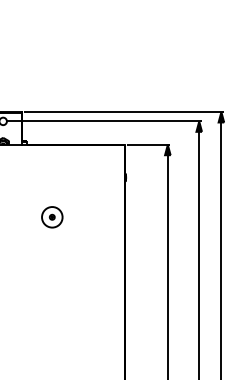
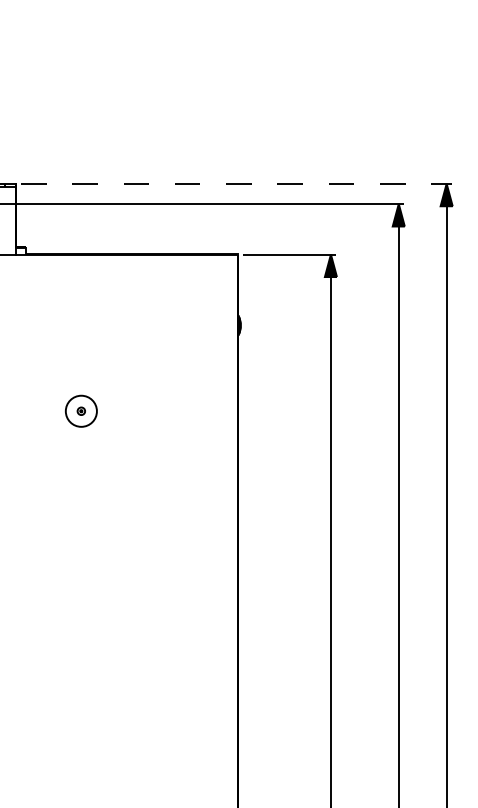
line: (124, 112) -> (237, 184), solid -> dashed
part: (52, 217) -> (81, 411), size x0.7

